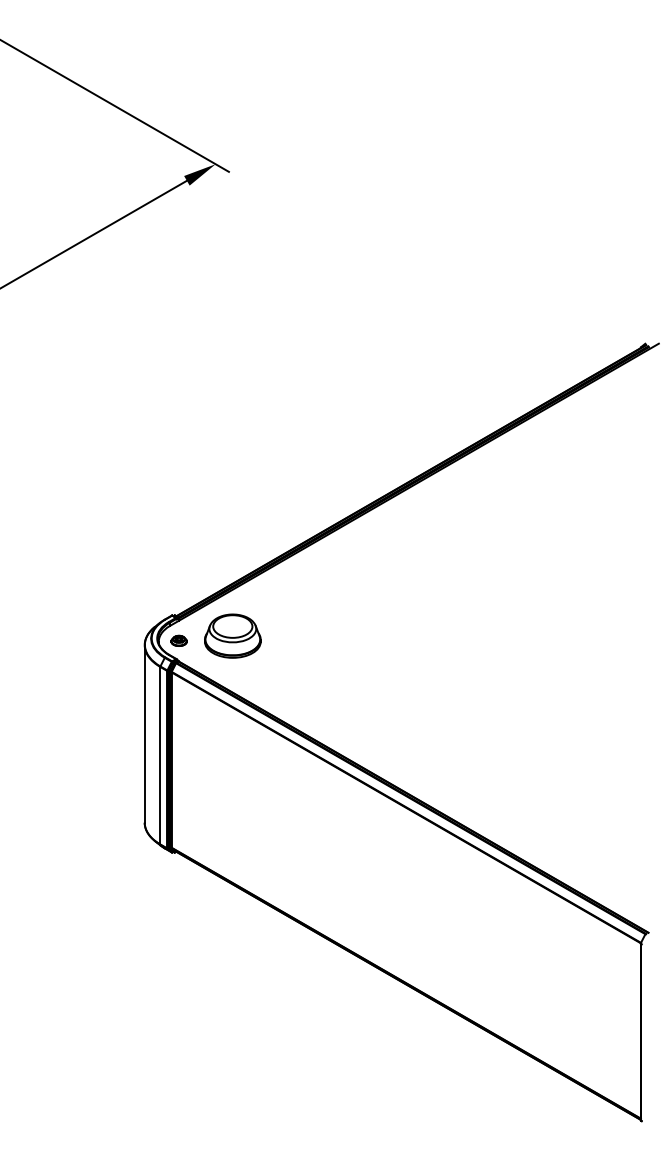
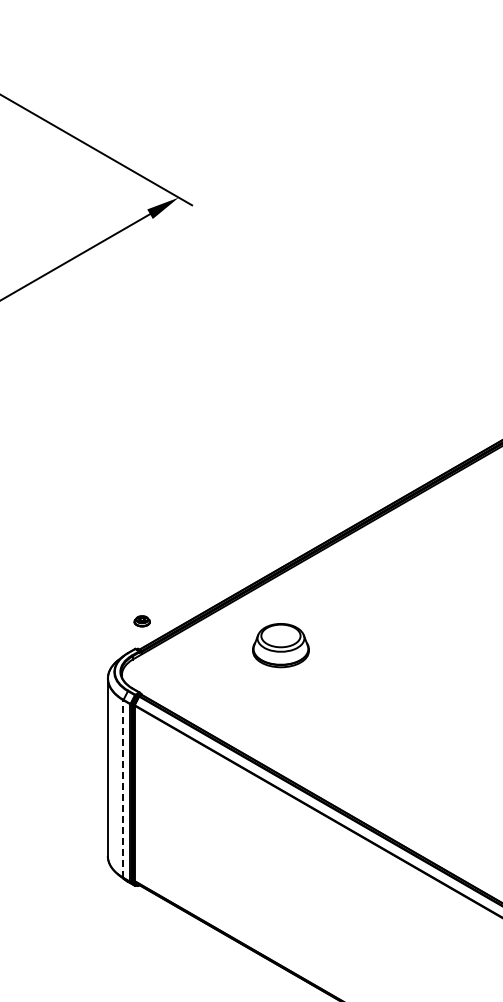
part: (232, 635) -> (280, 644), moved
part: (178, 640) -> (141, 620), moved
line: (160, 755) -> (123, 788), solid -> dashed

